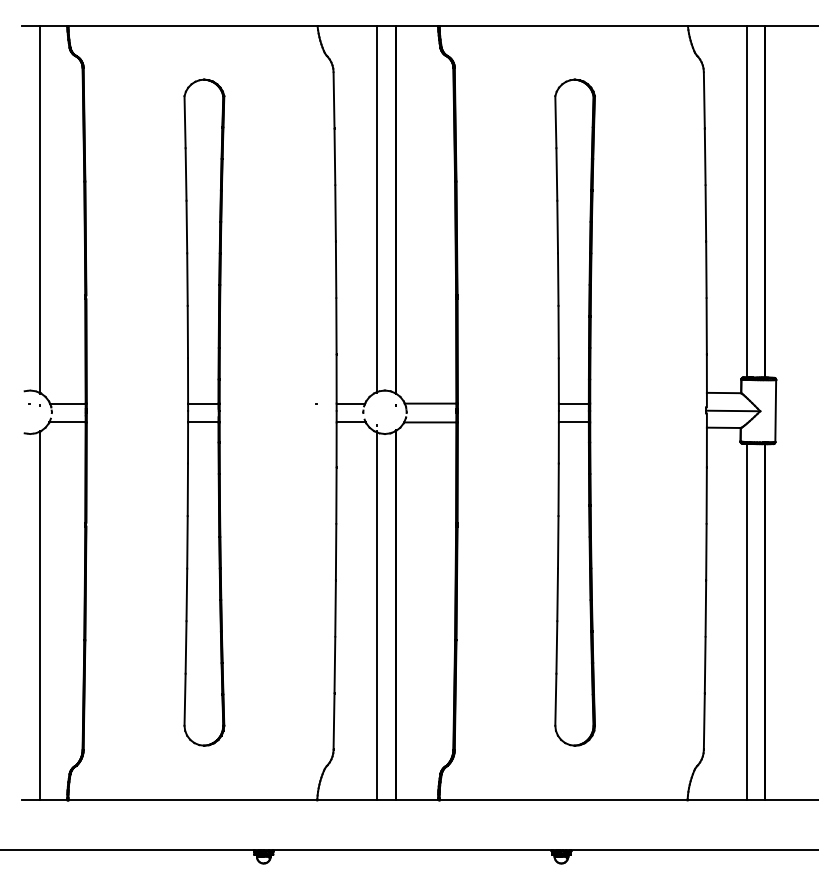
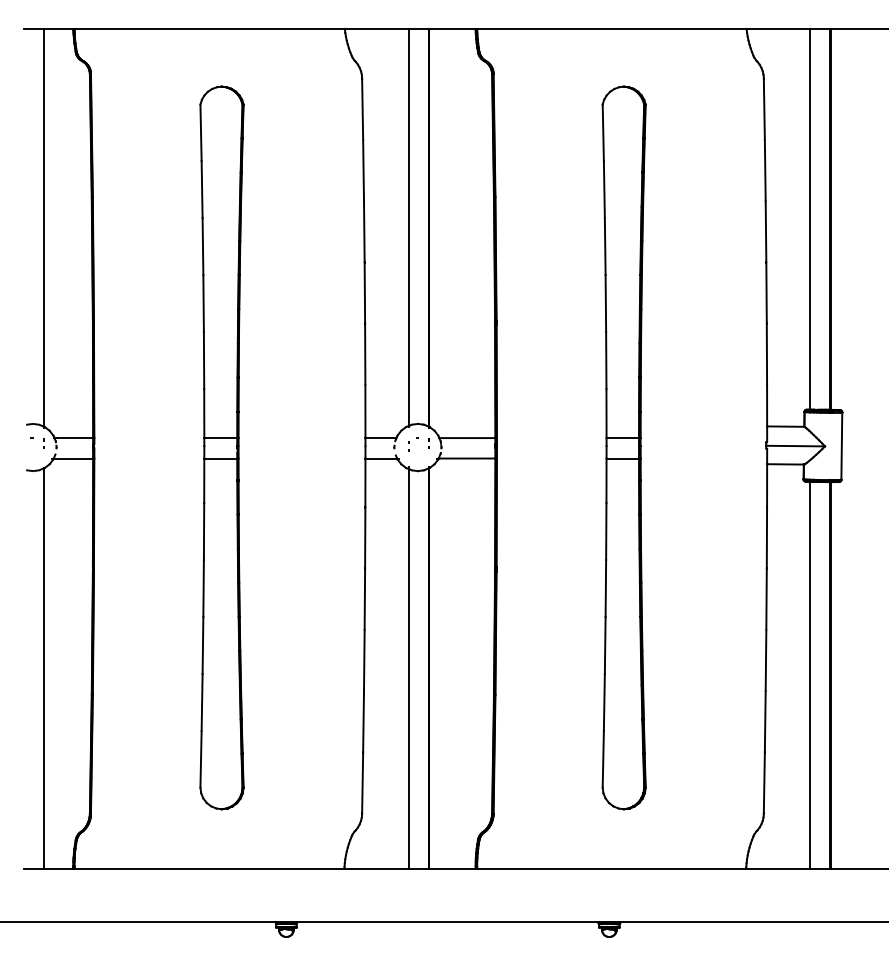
part: (312, 409) -> (413, 444), moved

